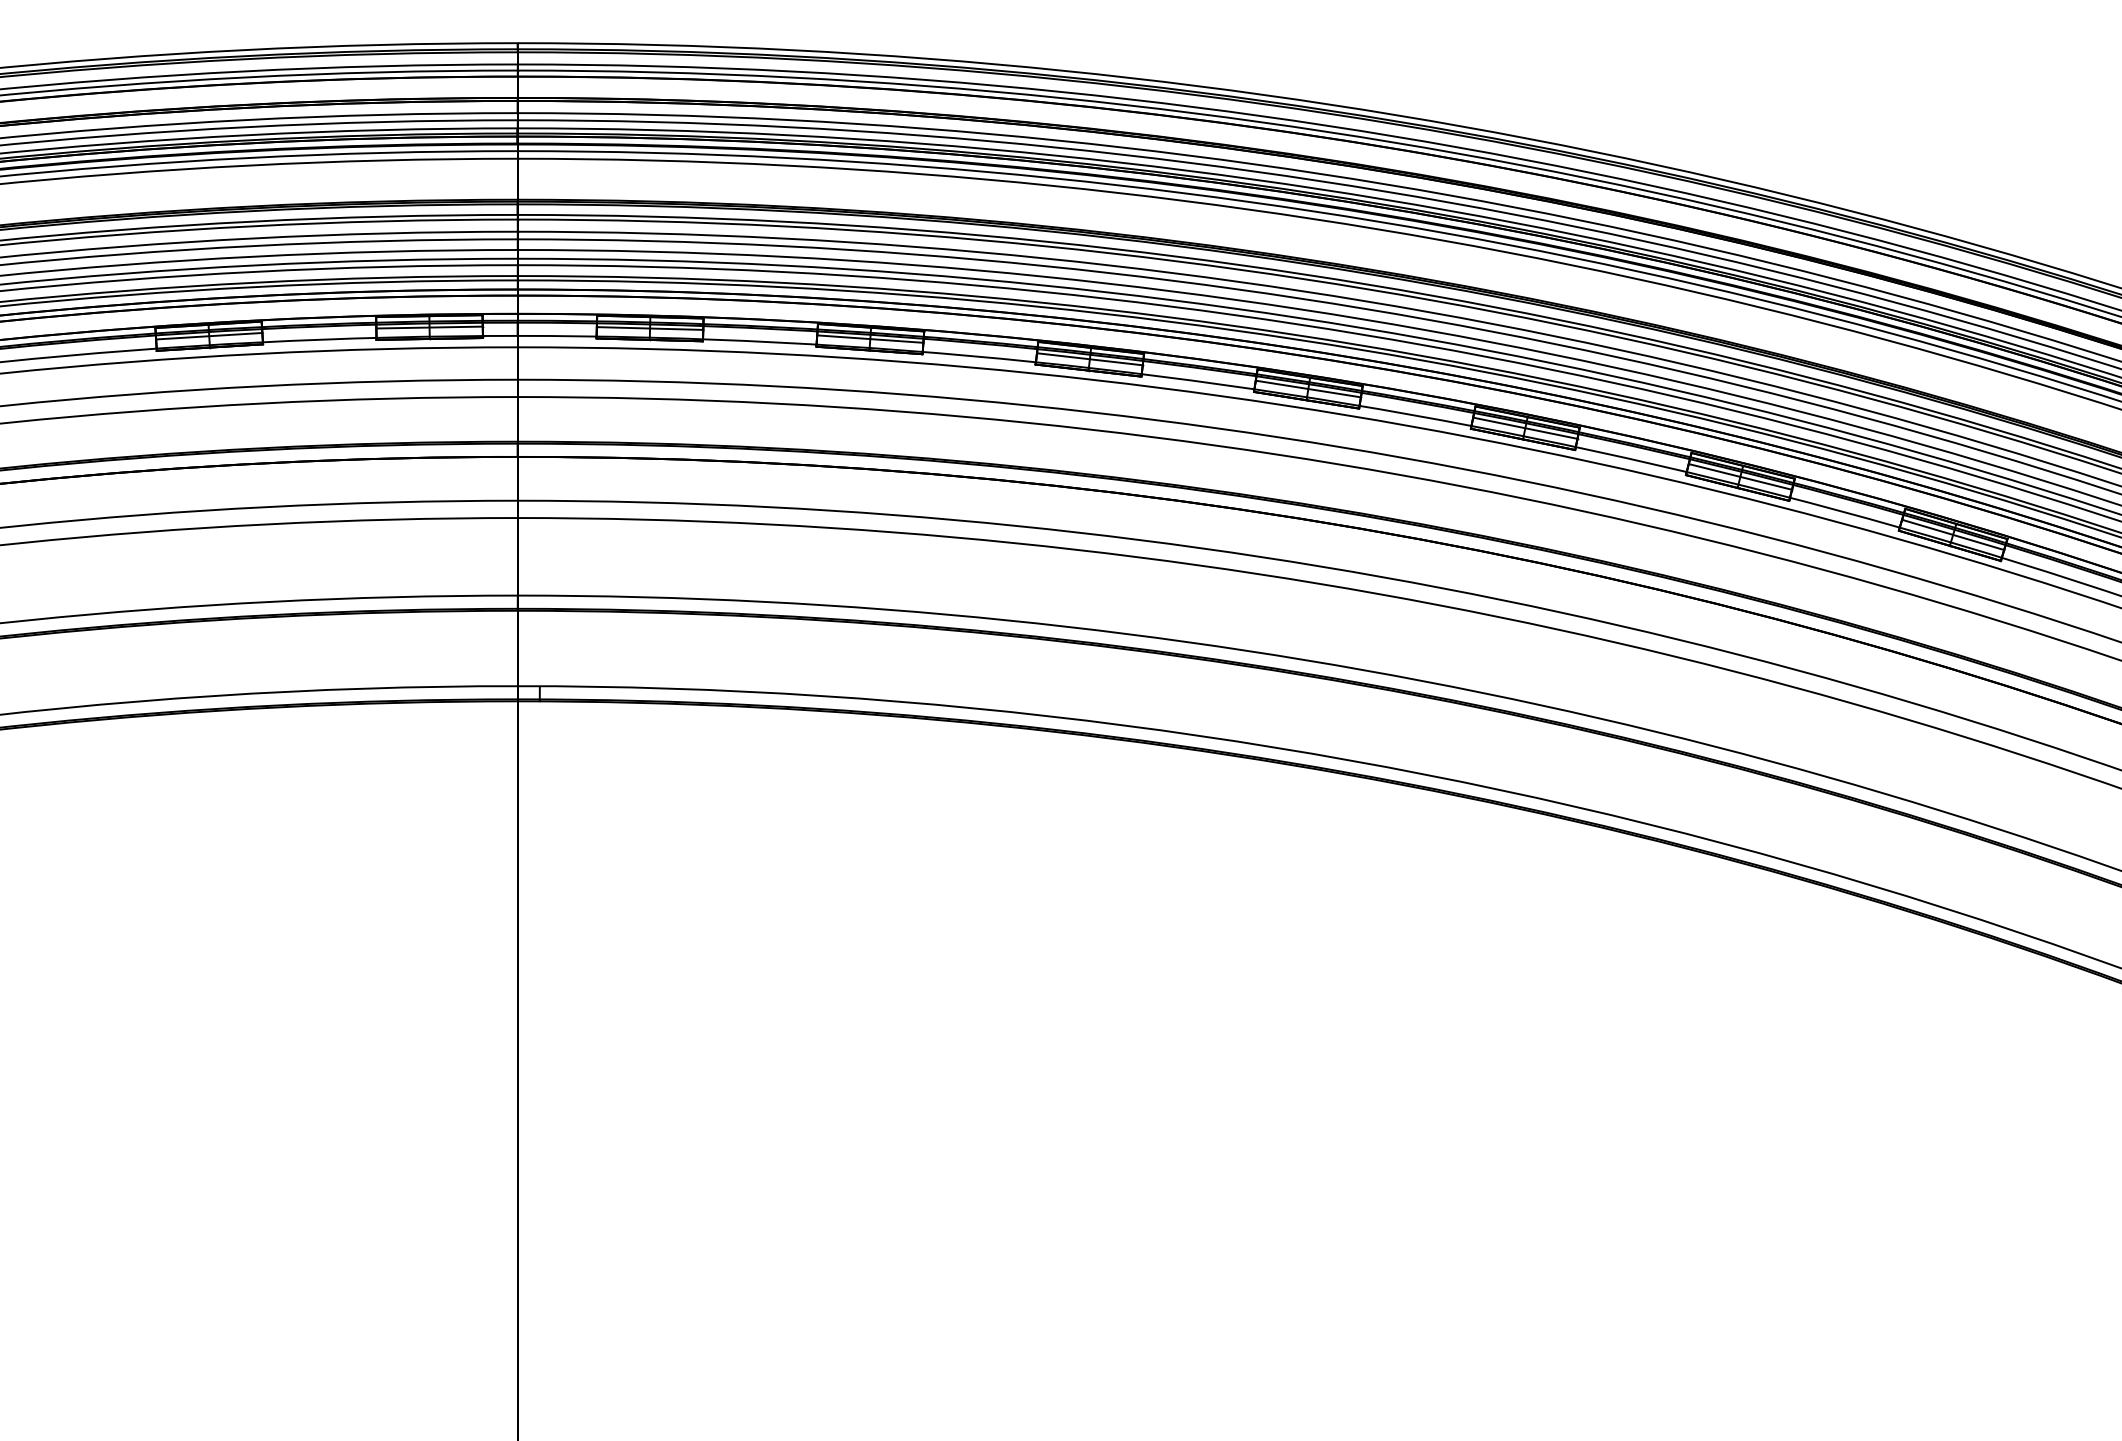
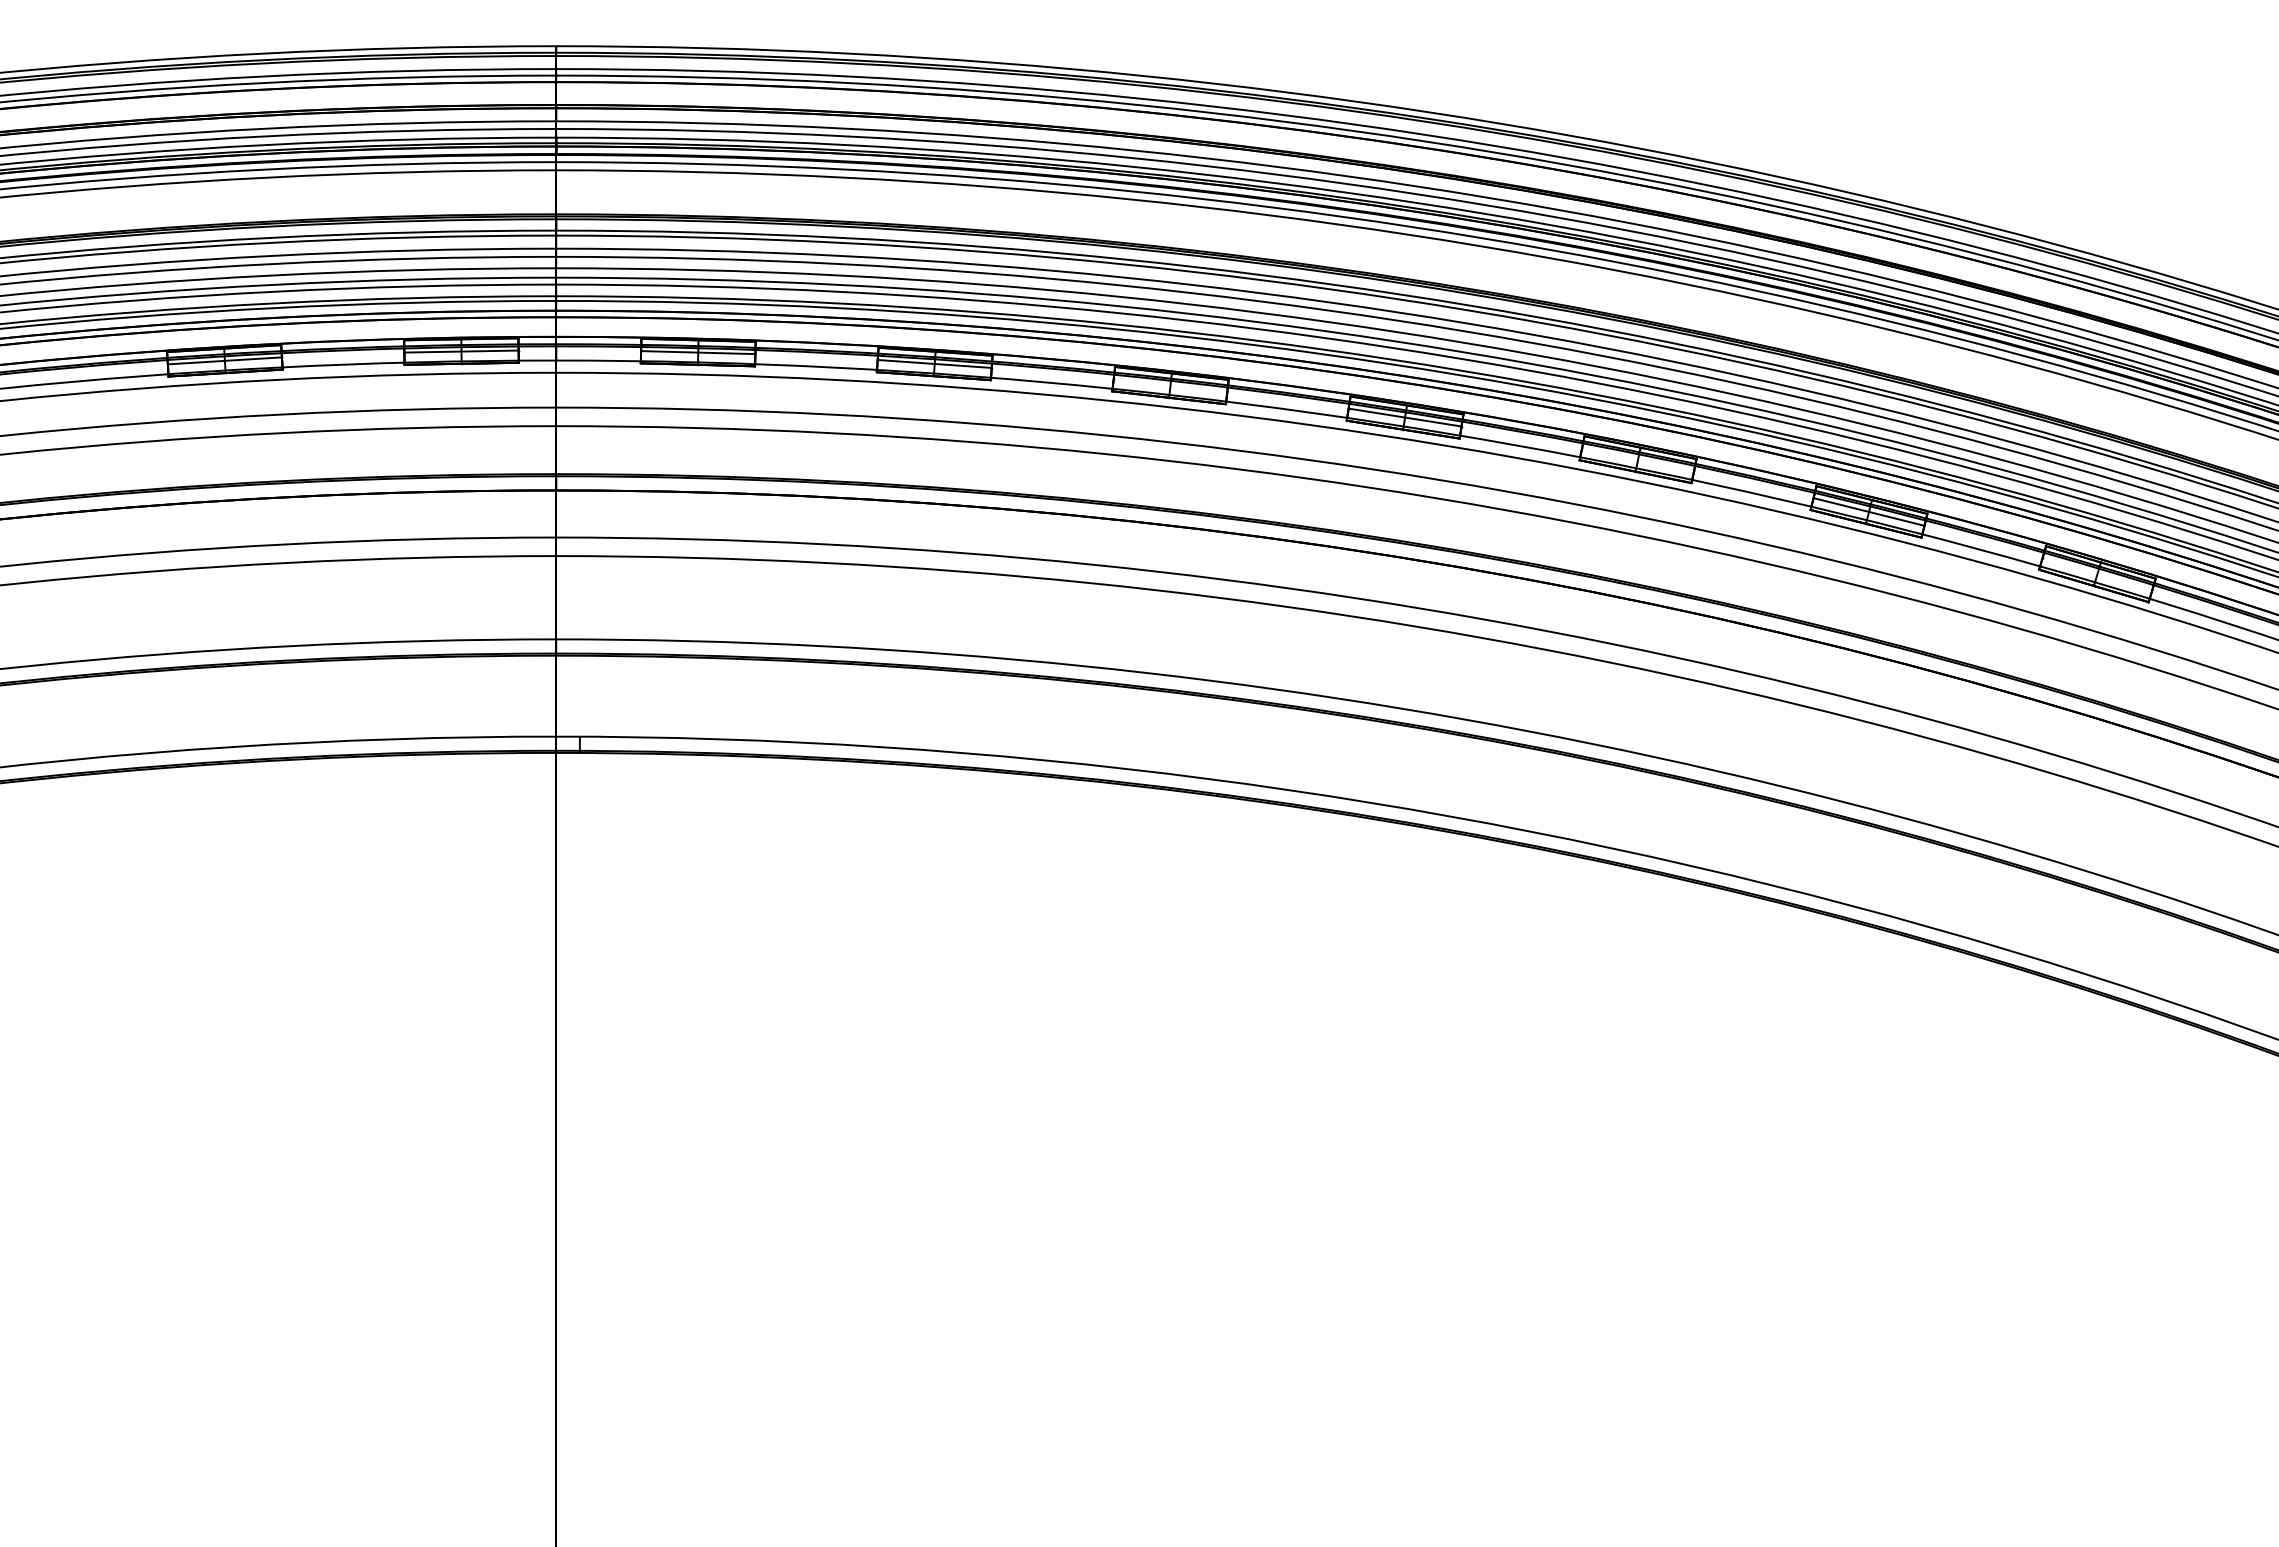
line: (1089, 359) -> (1170, 385), removed
line: (1525, 428) -> (1638, 459), removed
line: (1953, 534) -> (2097, 573), removed

